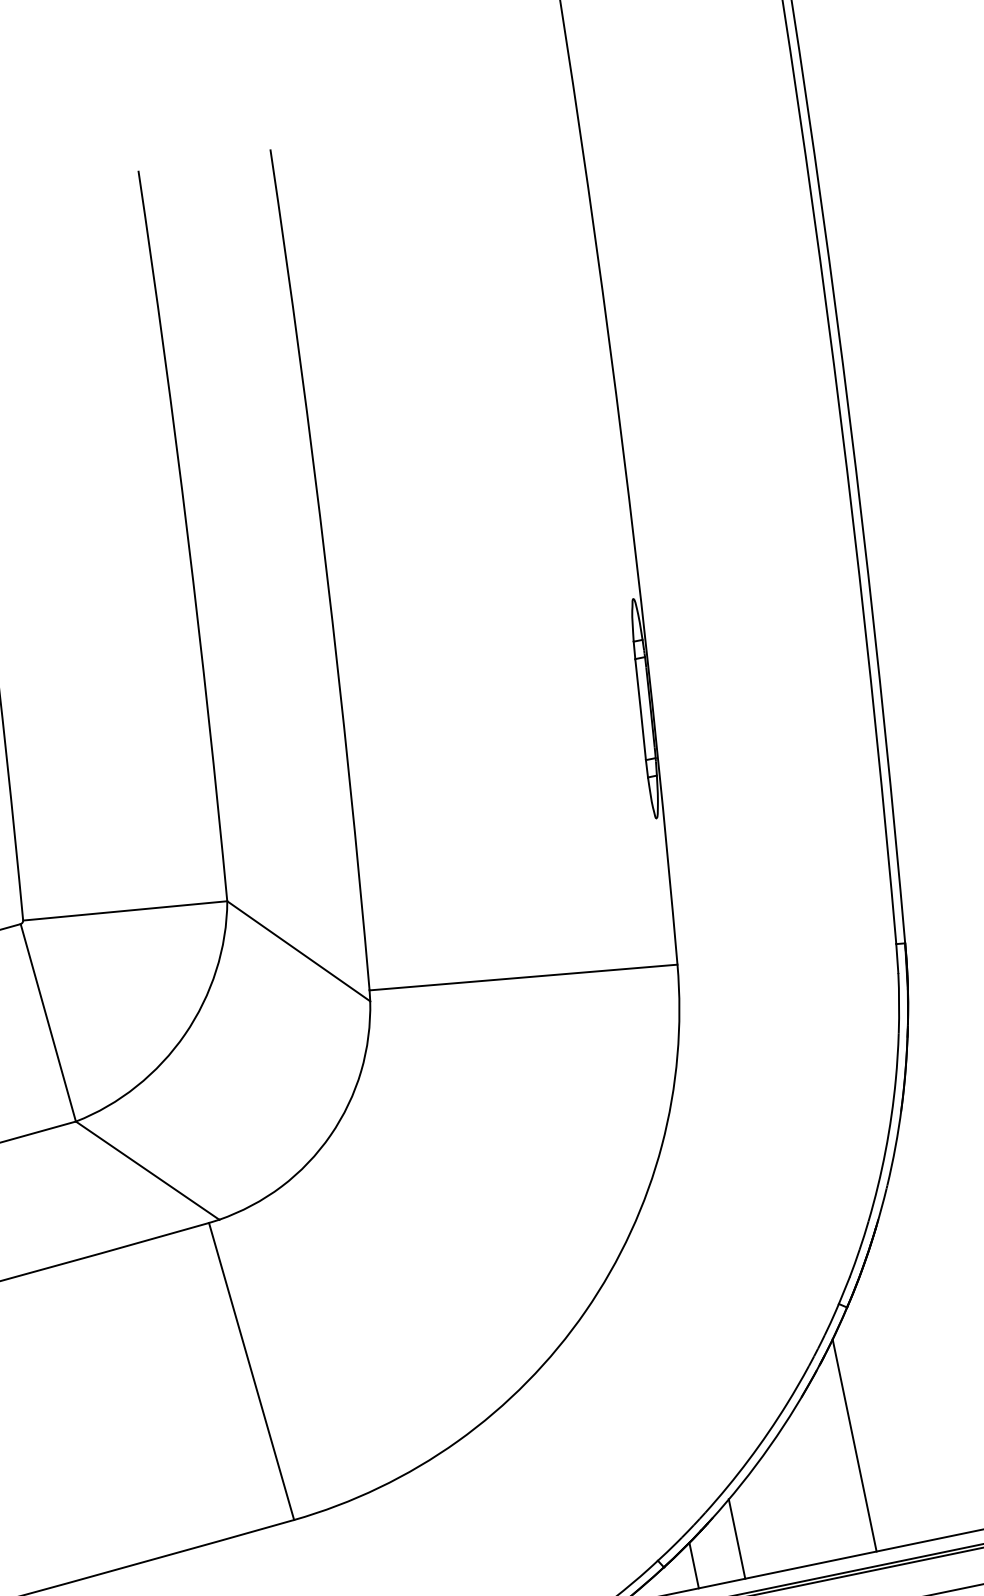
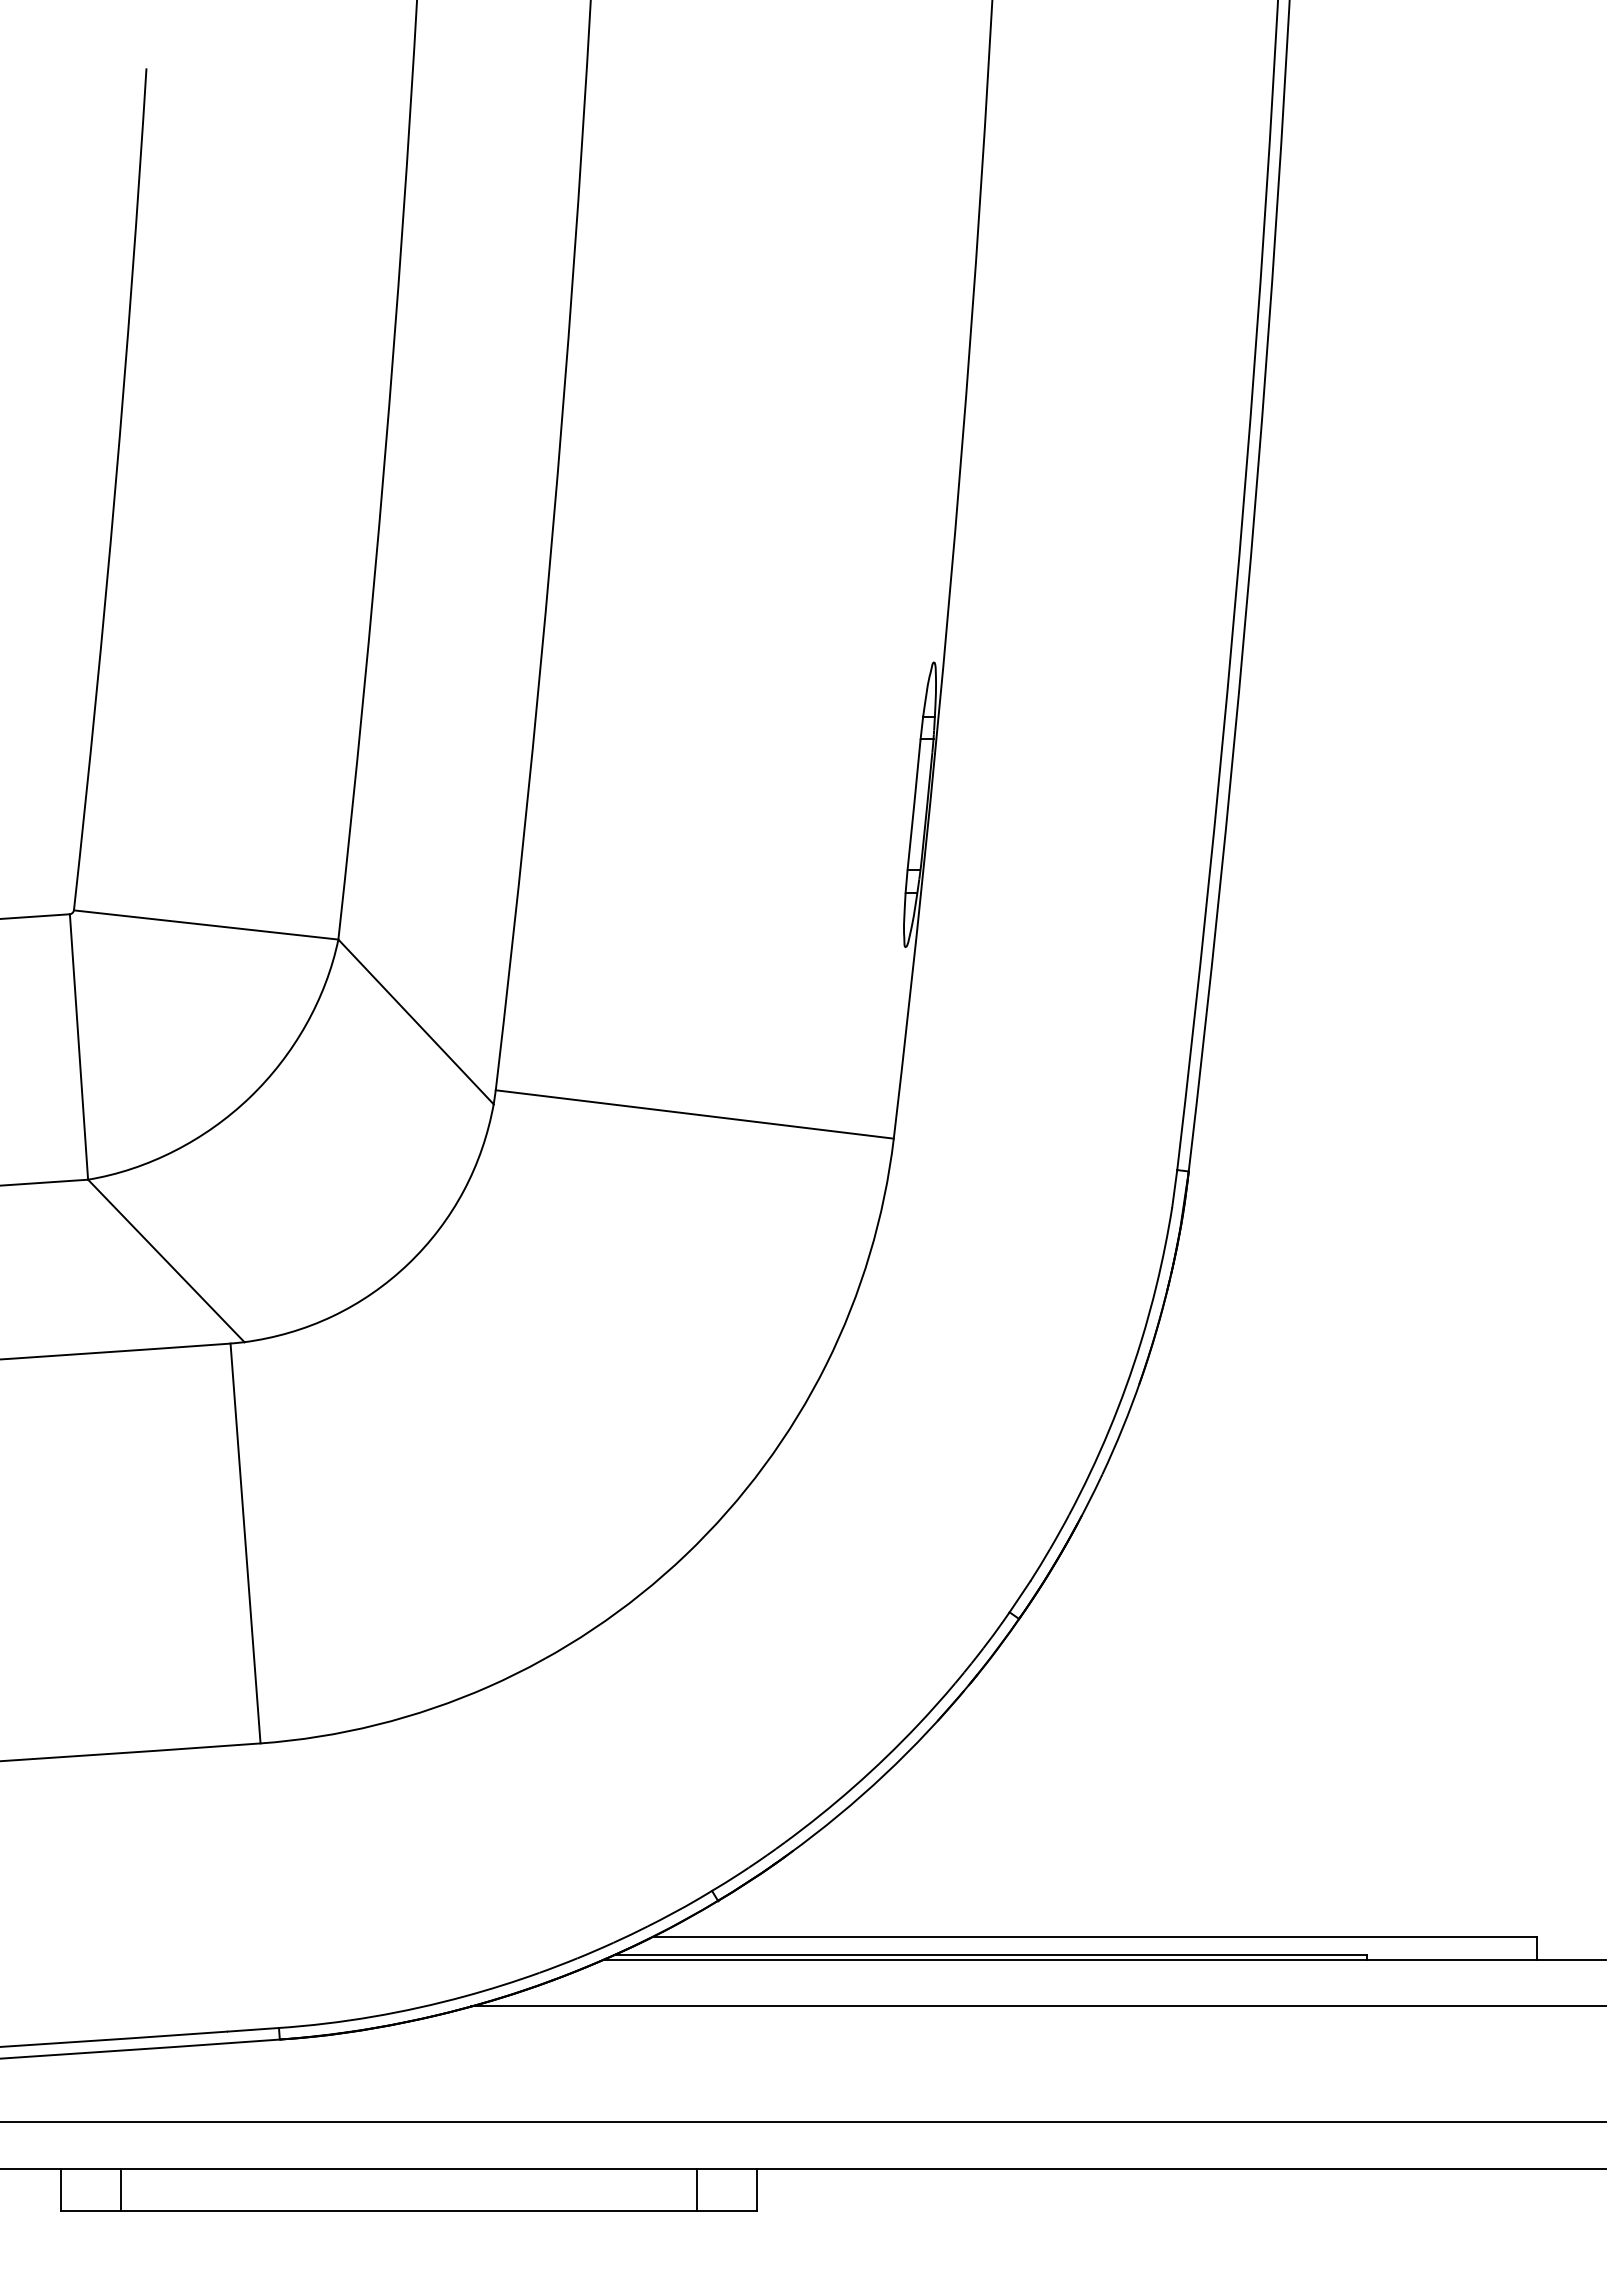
line: (854, 1444) -> (992, 1795), removed
line: (737, 1538) -> (818, 1883), removed
line: (693, 1565) -> (756, 1906), removed

